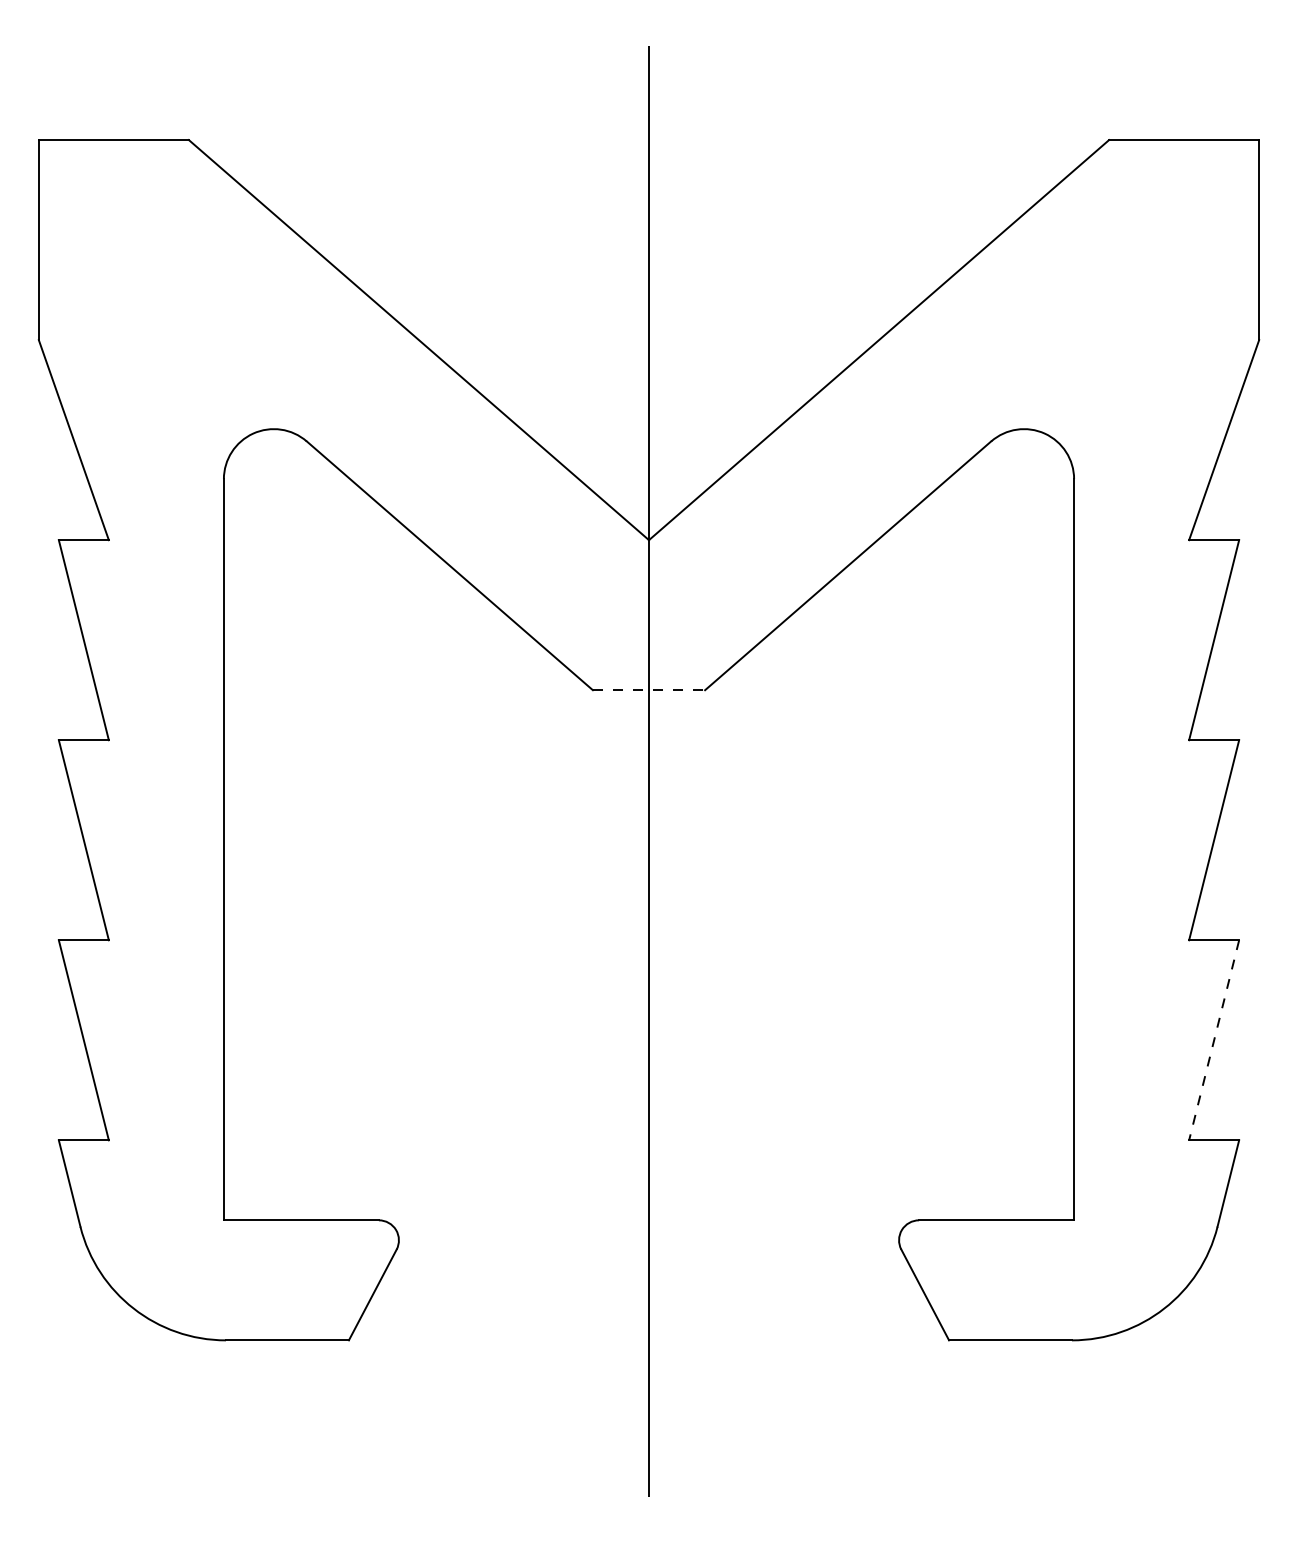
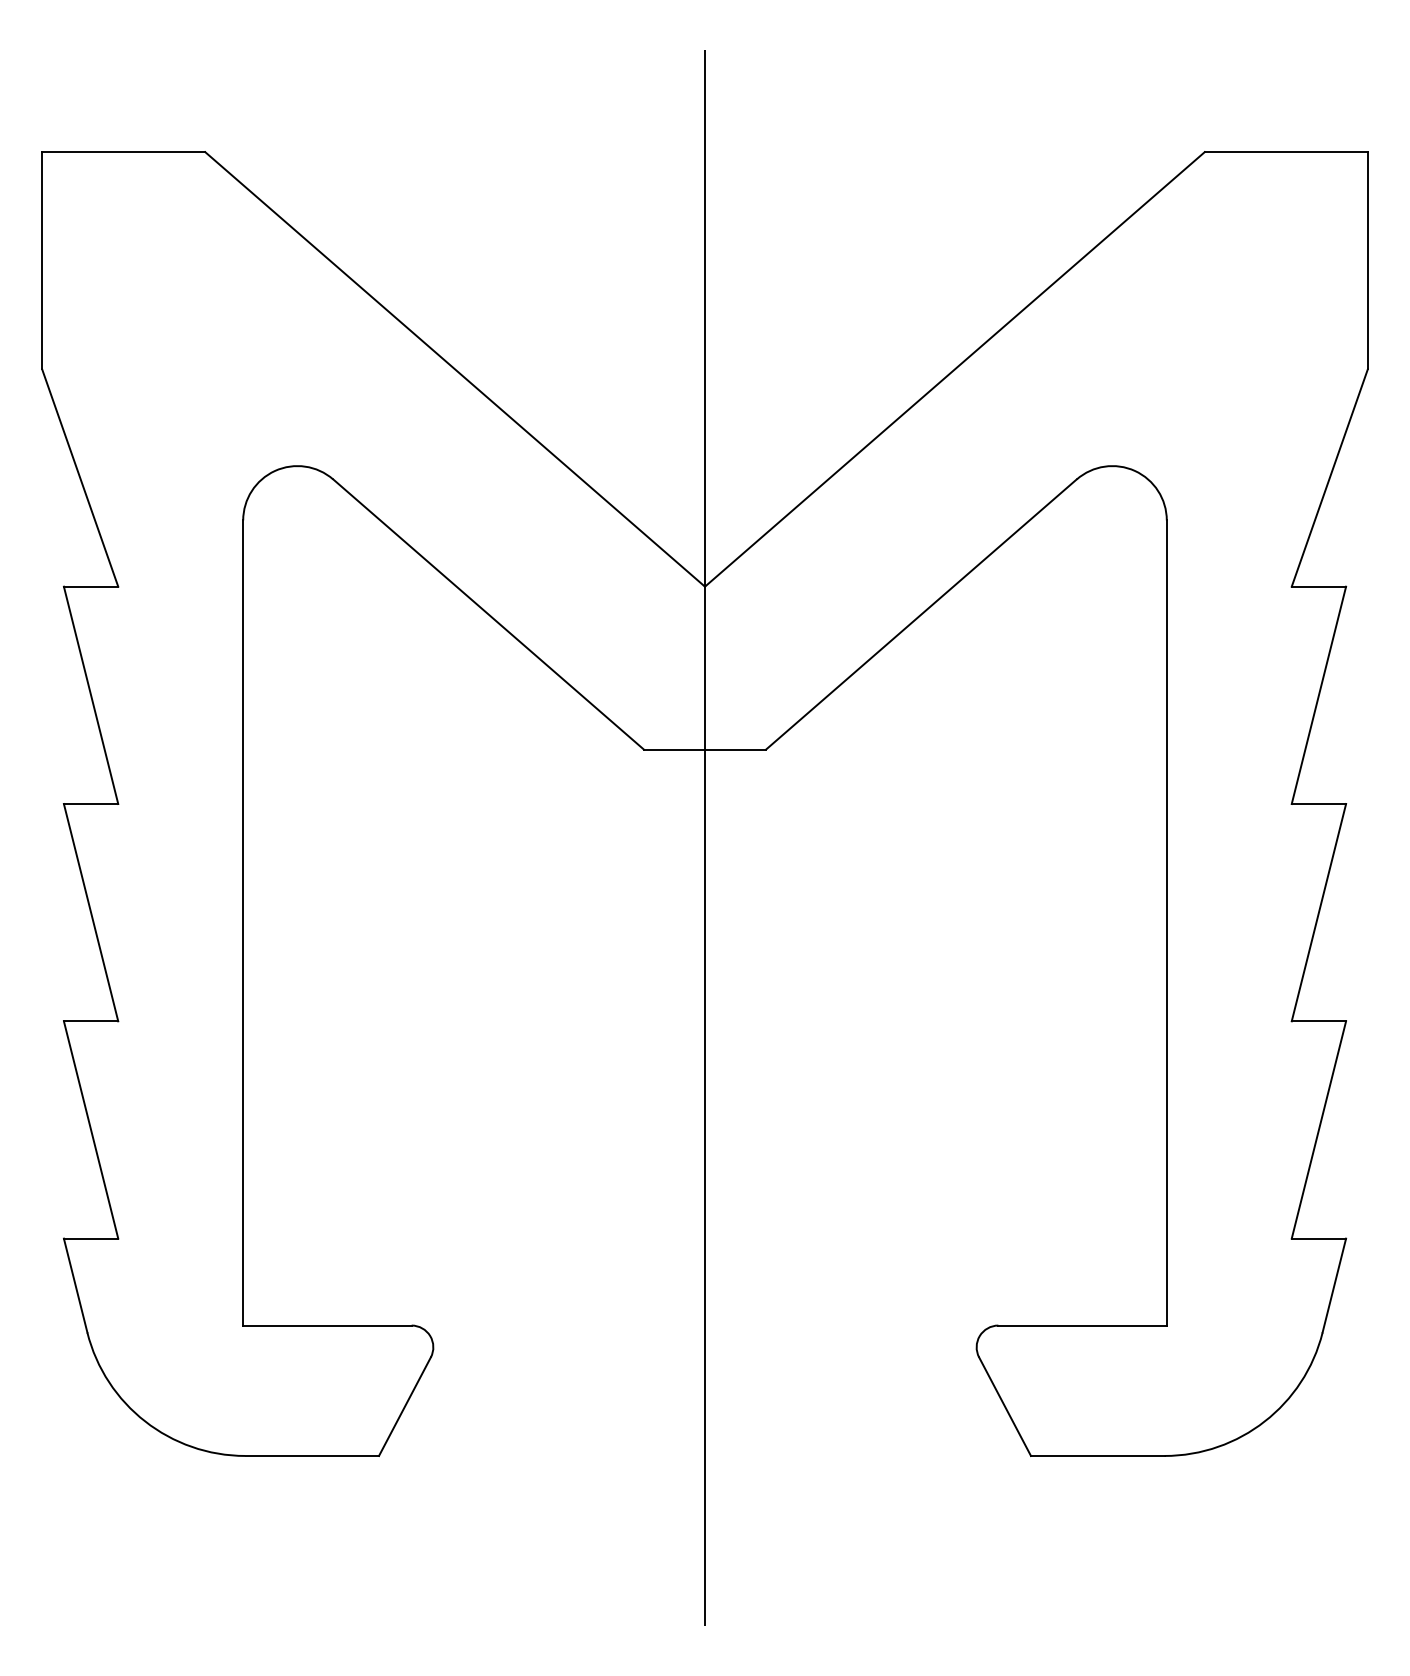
line: (649, 690) -> (705, 750), dashed -> solid
line: (1214, 1040) -> (1319, 1130), dashed -> solid

